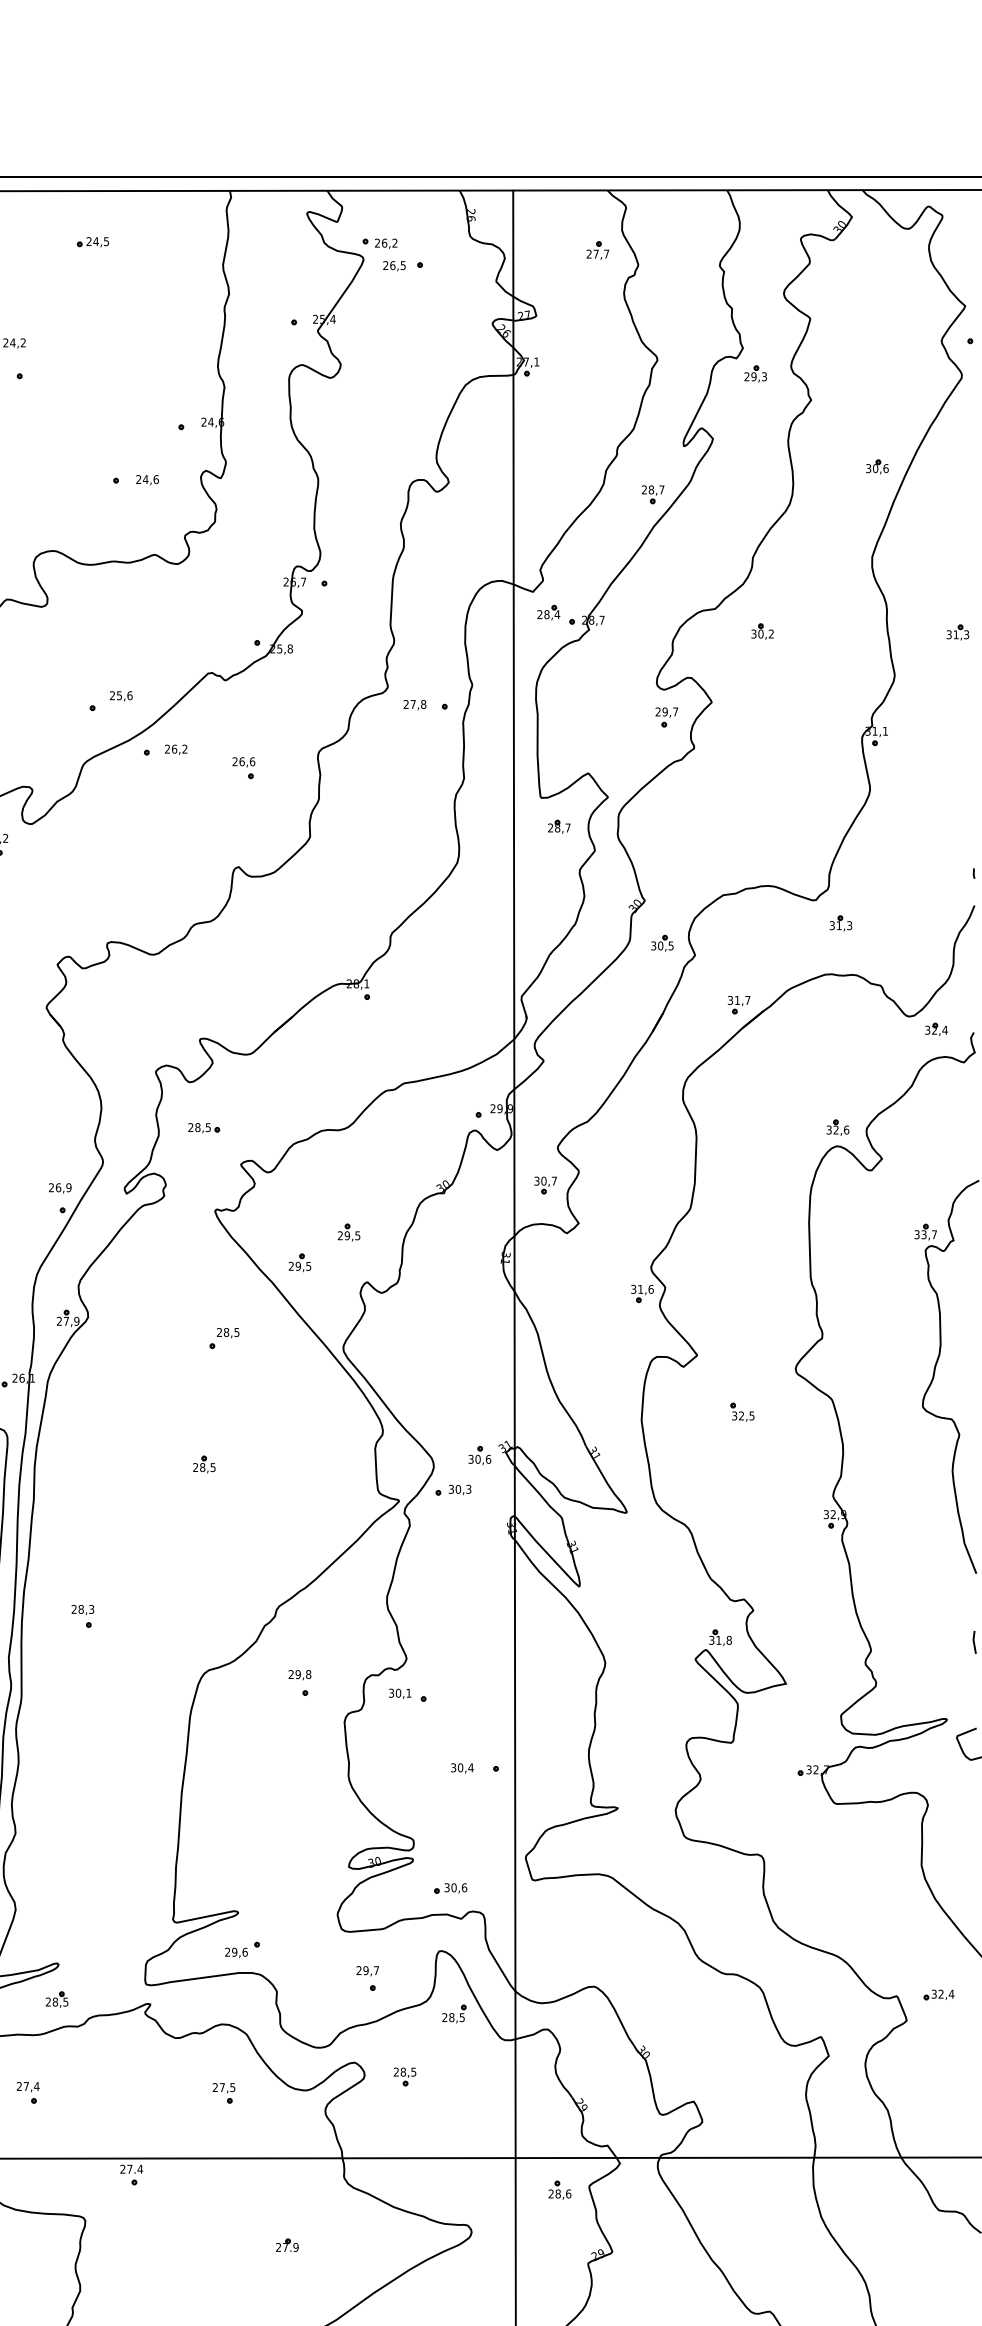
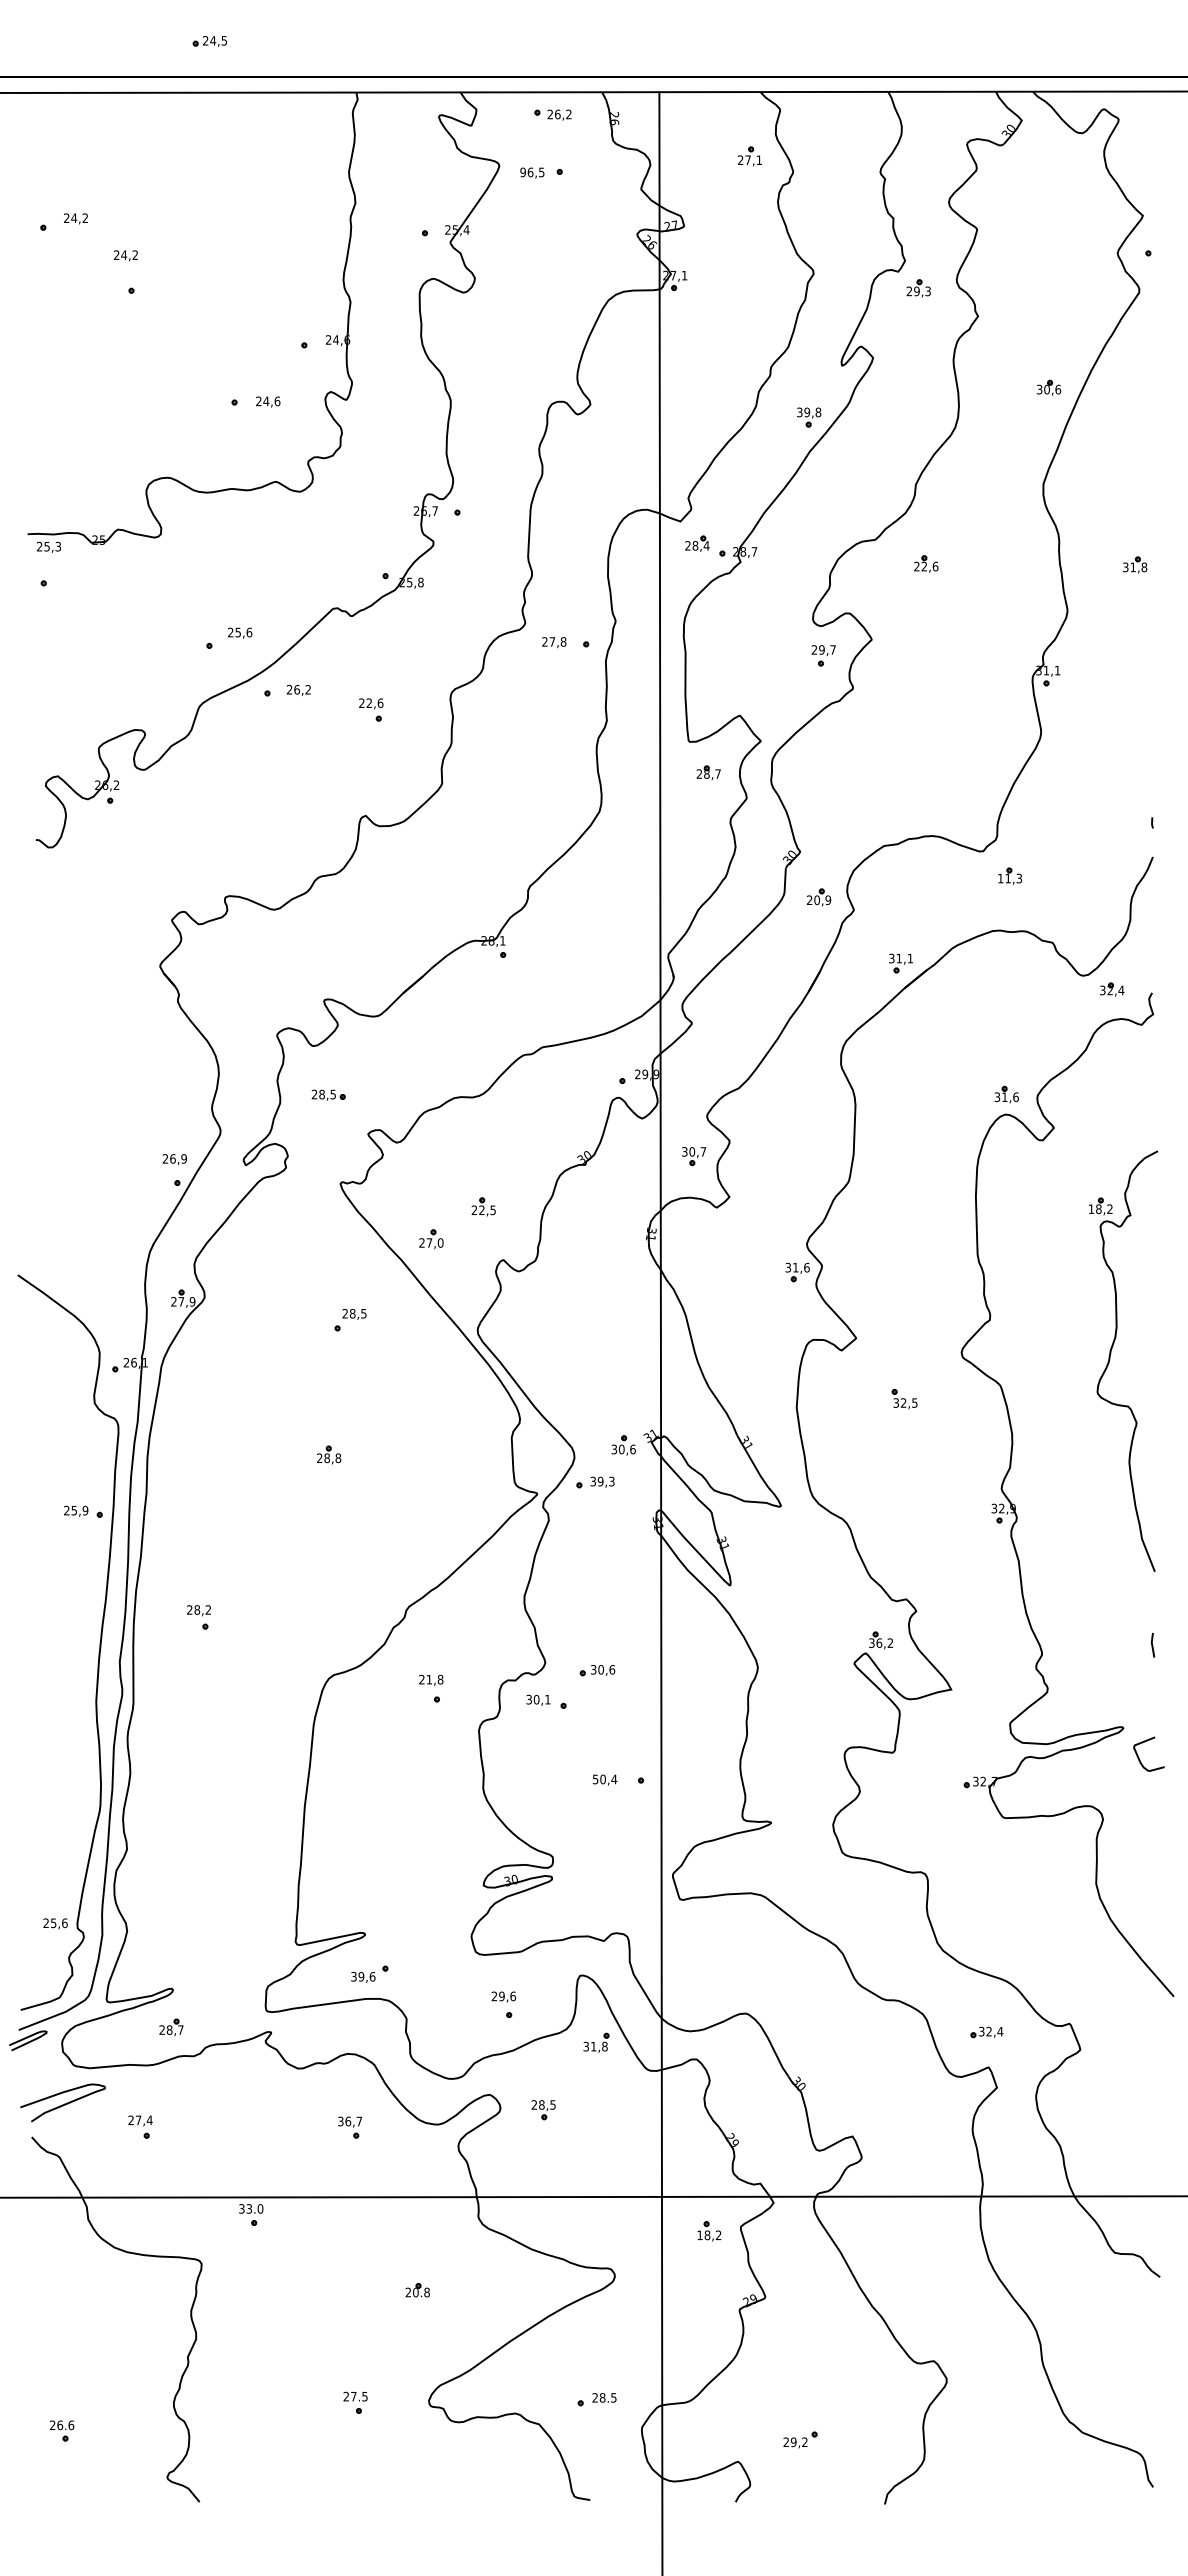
part: (92, 242) -> (209, 41), moved
part: (379, 243) -> (552, 114), moved
text: (605, 253) -> (758, 159), 27,7 -> 27,1
text: (385, 265) -> (522, 172), 26,5 -> 96,5
text: (653, 489) -> (809, 412), 28,7 -> 39,8
text: (762, 633) -> (926, 566), 30,2 -> 22,6
text: (966, 634) -> (1144, 567), 31,3 -> 31,8
text: (242, 762) -> (369, 703), 26,6 -> 22,6
text: (832, 925) -> (1000, 878), 31,3 -> 11,3
text: (662, 946) -> (819, 900), 30,5 -> 20,9
text: (747, 1000) -> (910, 958), 31,7 -> 31,1
text: (835, 1129) -> (1004, 1096), 32,6 -> 31,6
text: (346, 1235) -> (481, 1210), 29,5 -> 22,5
text: (925, 1235) -> (1100, 1209), 33,7 -> 18,2
text: (302, 1265) -> (434, 1242), 29,5 -> 27,0
text: (213, 1467) -> (338, 1458), 28,5 -> 28,8
text: (458, 1489) -> (600, 1481), 30,3 -> 39,3
text: (91, 1609) -> (208, 1610), 28,3 -> 28,2
text: (723, 1639) -> (884, 1642), 31,8 -> 36,2
text: (298, 1674) -> (429, 1679), 29,8 -> 21,8
text: (453, 1766) -> (595, 1778), 30,4 -> 50,4
part: (450, 1888) -> (597, 1670), moved
text: (227, 1952) -> (353, 1976), 29,6 -> 39,6
text: (376, 1970) -> (513, 1996), 29,7 -> 29,6
part: (938, 1995) -> (986, 2032), moved
text: (65, 2001) -> (180, 2029), 28,5 -> 28,7
text: (453, 2017) -> (595, 2046), 28,5 -> 31,8
text: (224, 2087) -> (350, 2121), 27,5 -> 36,7
text: (131, 2168) -> (251, 2208), 27.4 -> 33.0
text: (560, 2194) -> (709, 2235), 28,6 -> 18,2
text: (290, 2247) -> (421, 2292), 27.9 -> 20.8

